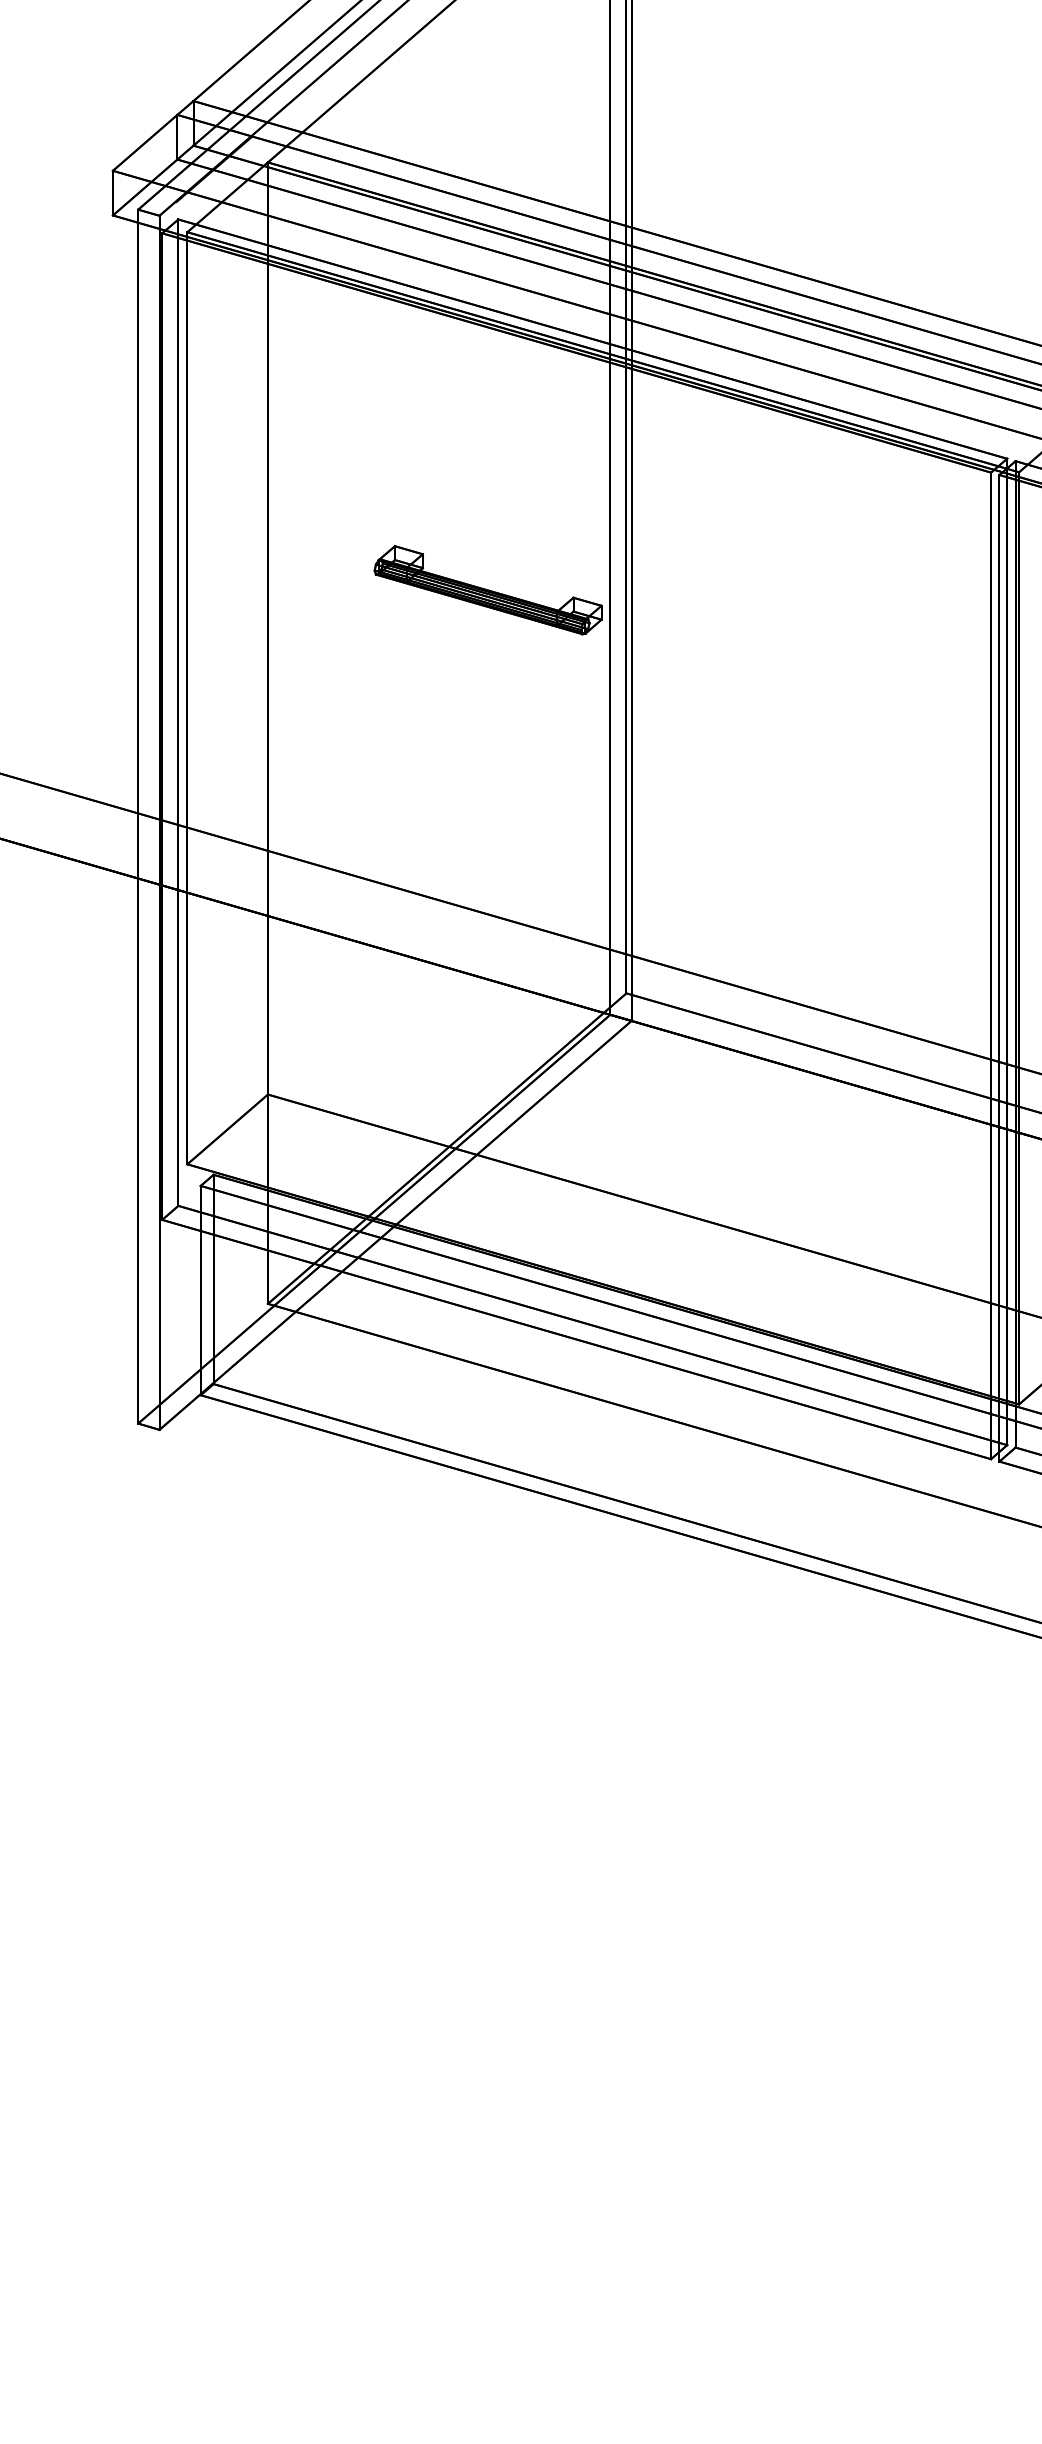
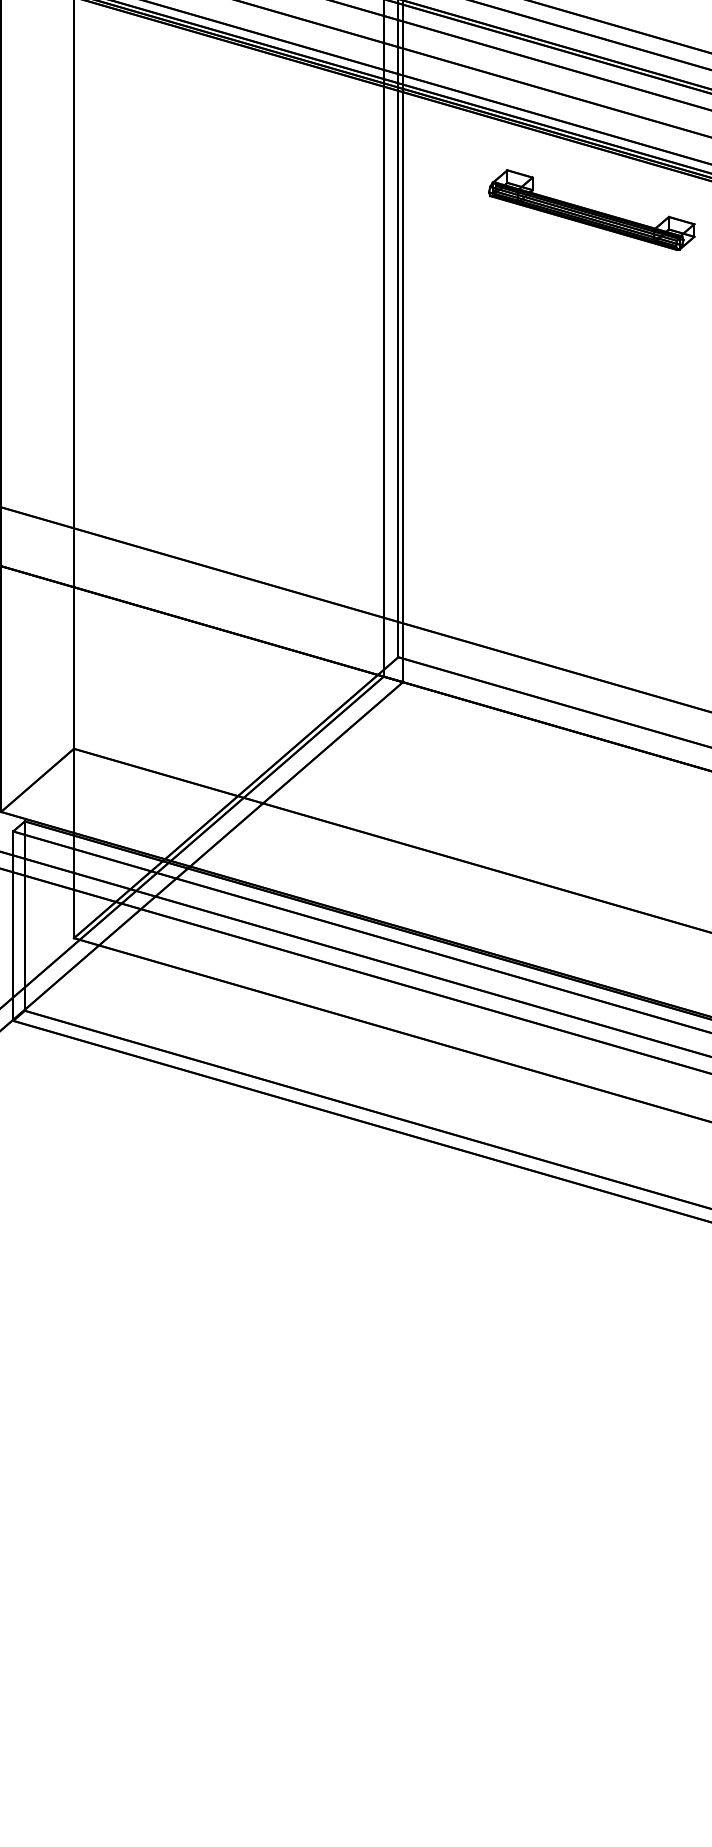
part: (487, 590) -> (591, 210), moved

